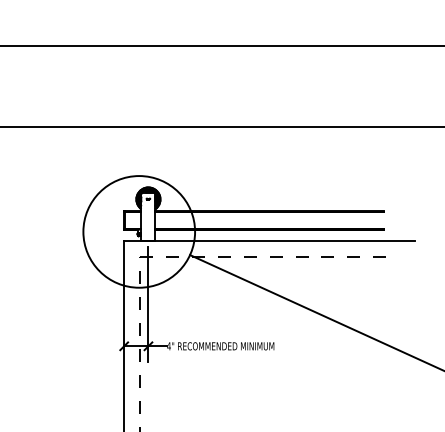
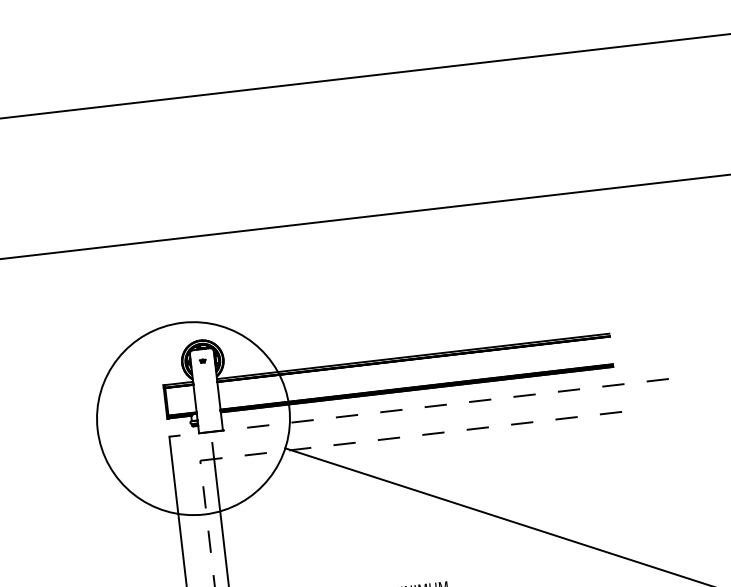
line: (269, 240) -> (418, 407), solid -> dashed

